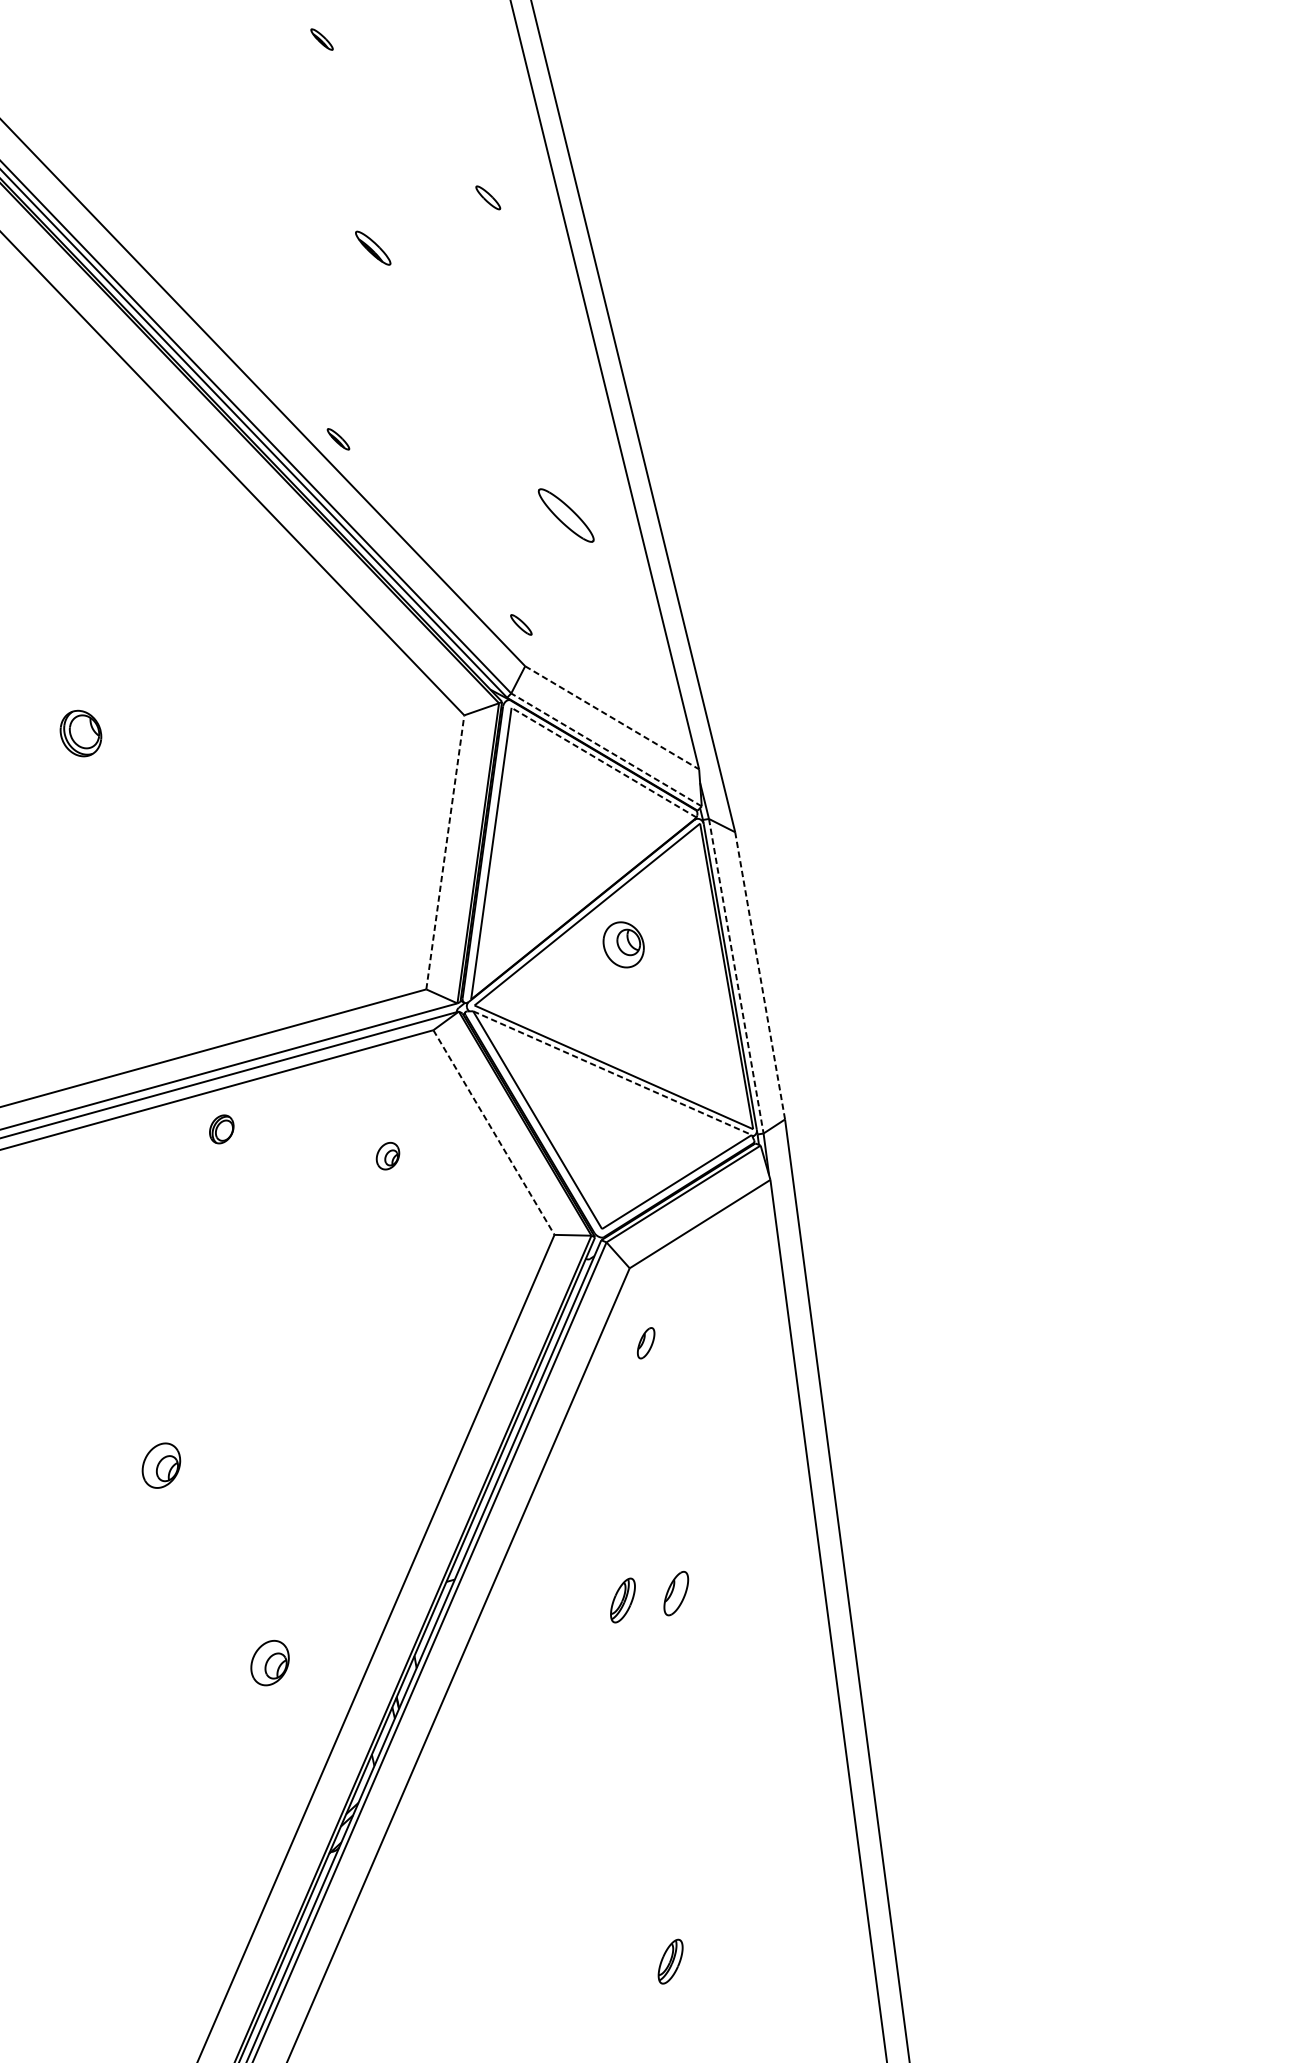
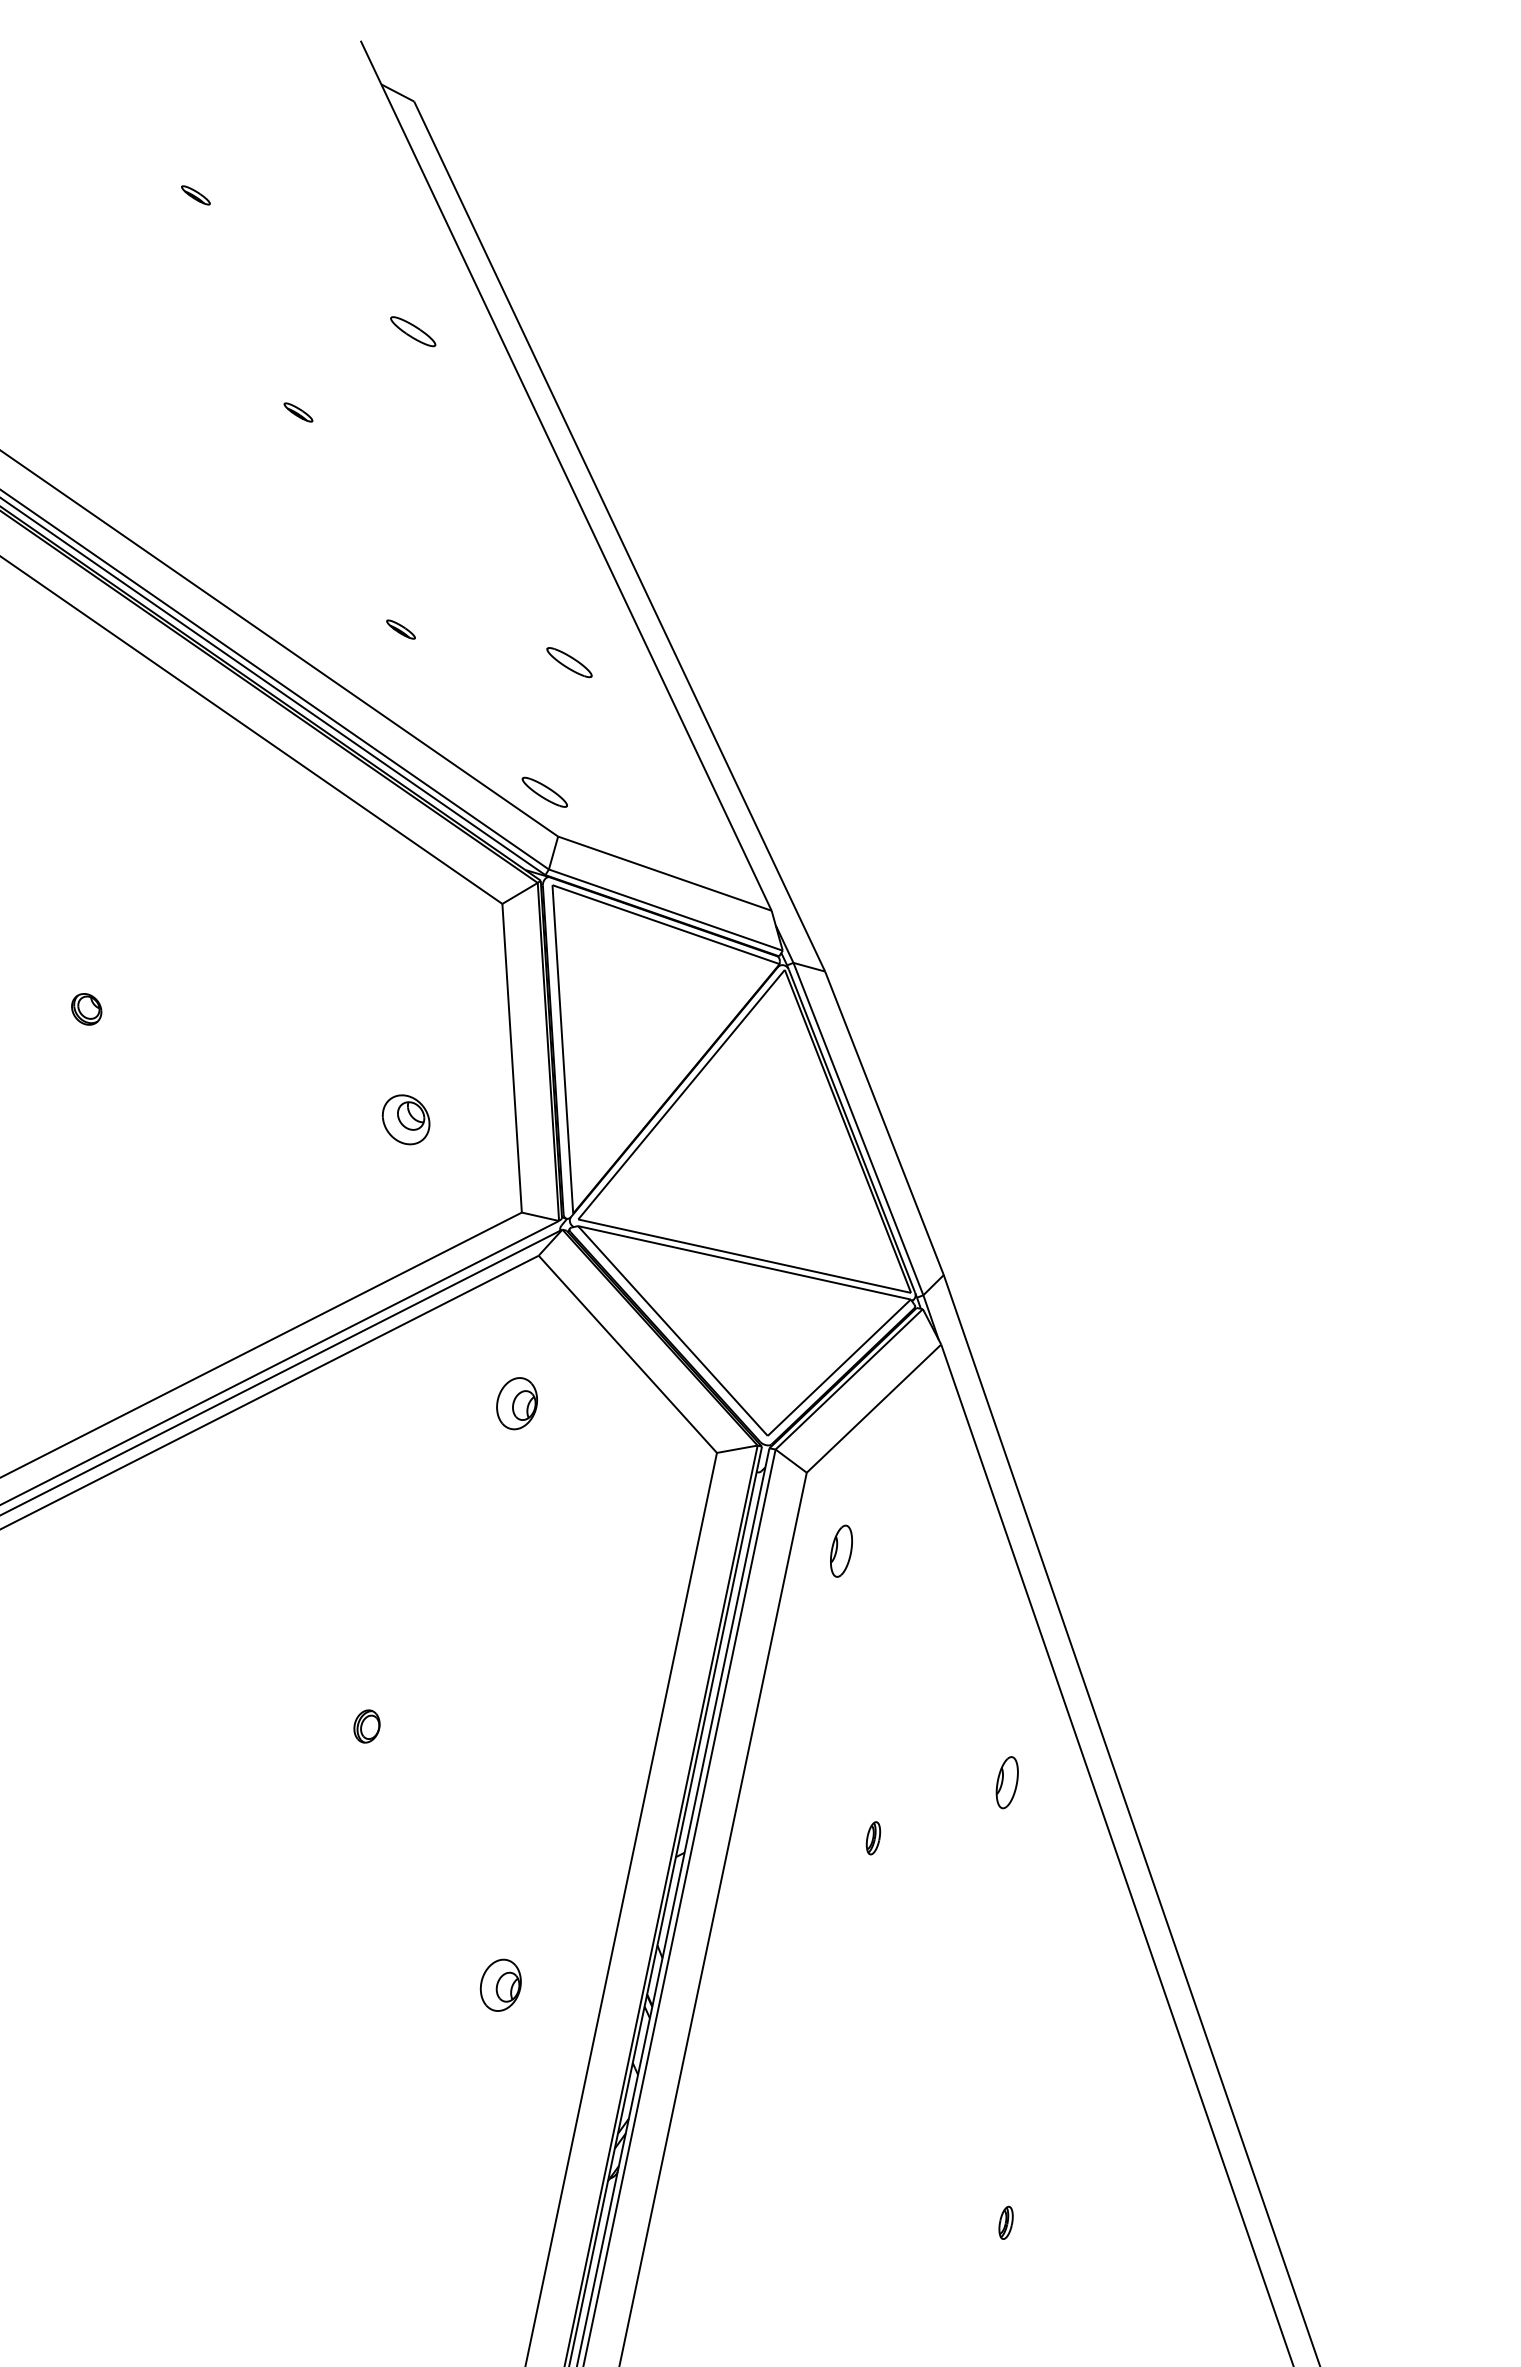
part: (488, 197) -> (413, 331), size x1.43
part: (373, 248) -> (298, 412), size x0.62
part: (338, 439) -> (400, 629), moved
part: (566, 515) -> (569, 662), size x0.62
part: (521, 624) -> (544, 791), size x1.67
line: (612, 717) -> (665, 873), dashed -> solid
part: (80, 733) -> (86, 1009), size x0.62
line: (606, 750) -> (665, 910), dashed -> solid
line: (603, 762) -> (665, 924), dashed -> solid
line: (445, 852) -> (512, 1058), dashed -> solid
part: (623, 944) -> (405, 1119), moved
line: (760, 975) -> (884, 1123), dashed -> solid
line: (736, 976) -> (858, 1129), dashed -> solid
line: (612, 1072) -> (744, 1262), dashed -> solid
part: (221, 1129) -> (366, 1726), moved
line: (493, 1132) -> (627, 1354), dashed -> solid
part: (387, 1155) -> (516, 1403), size x1.67
part: (646, 1342) -> (841, 1550), size x1.43
part: (161, 1464) -> (337, 1792), removed
part: (675, 1593) -> (1006, 1782), moved
part: (622, 1600) -> (873, 1838), size x0.62
part: (670, 1960) -> (1005, 2222), size x0.62

